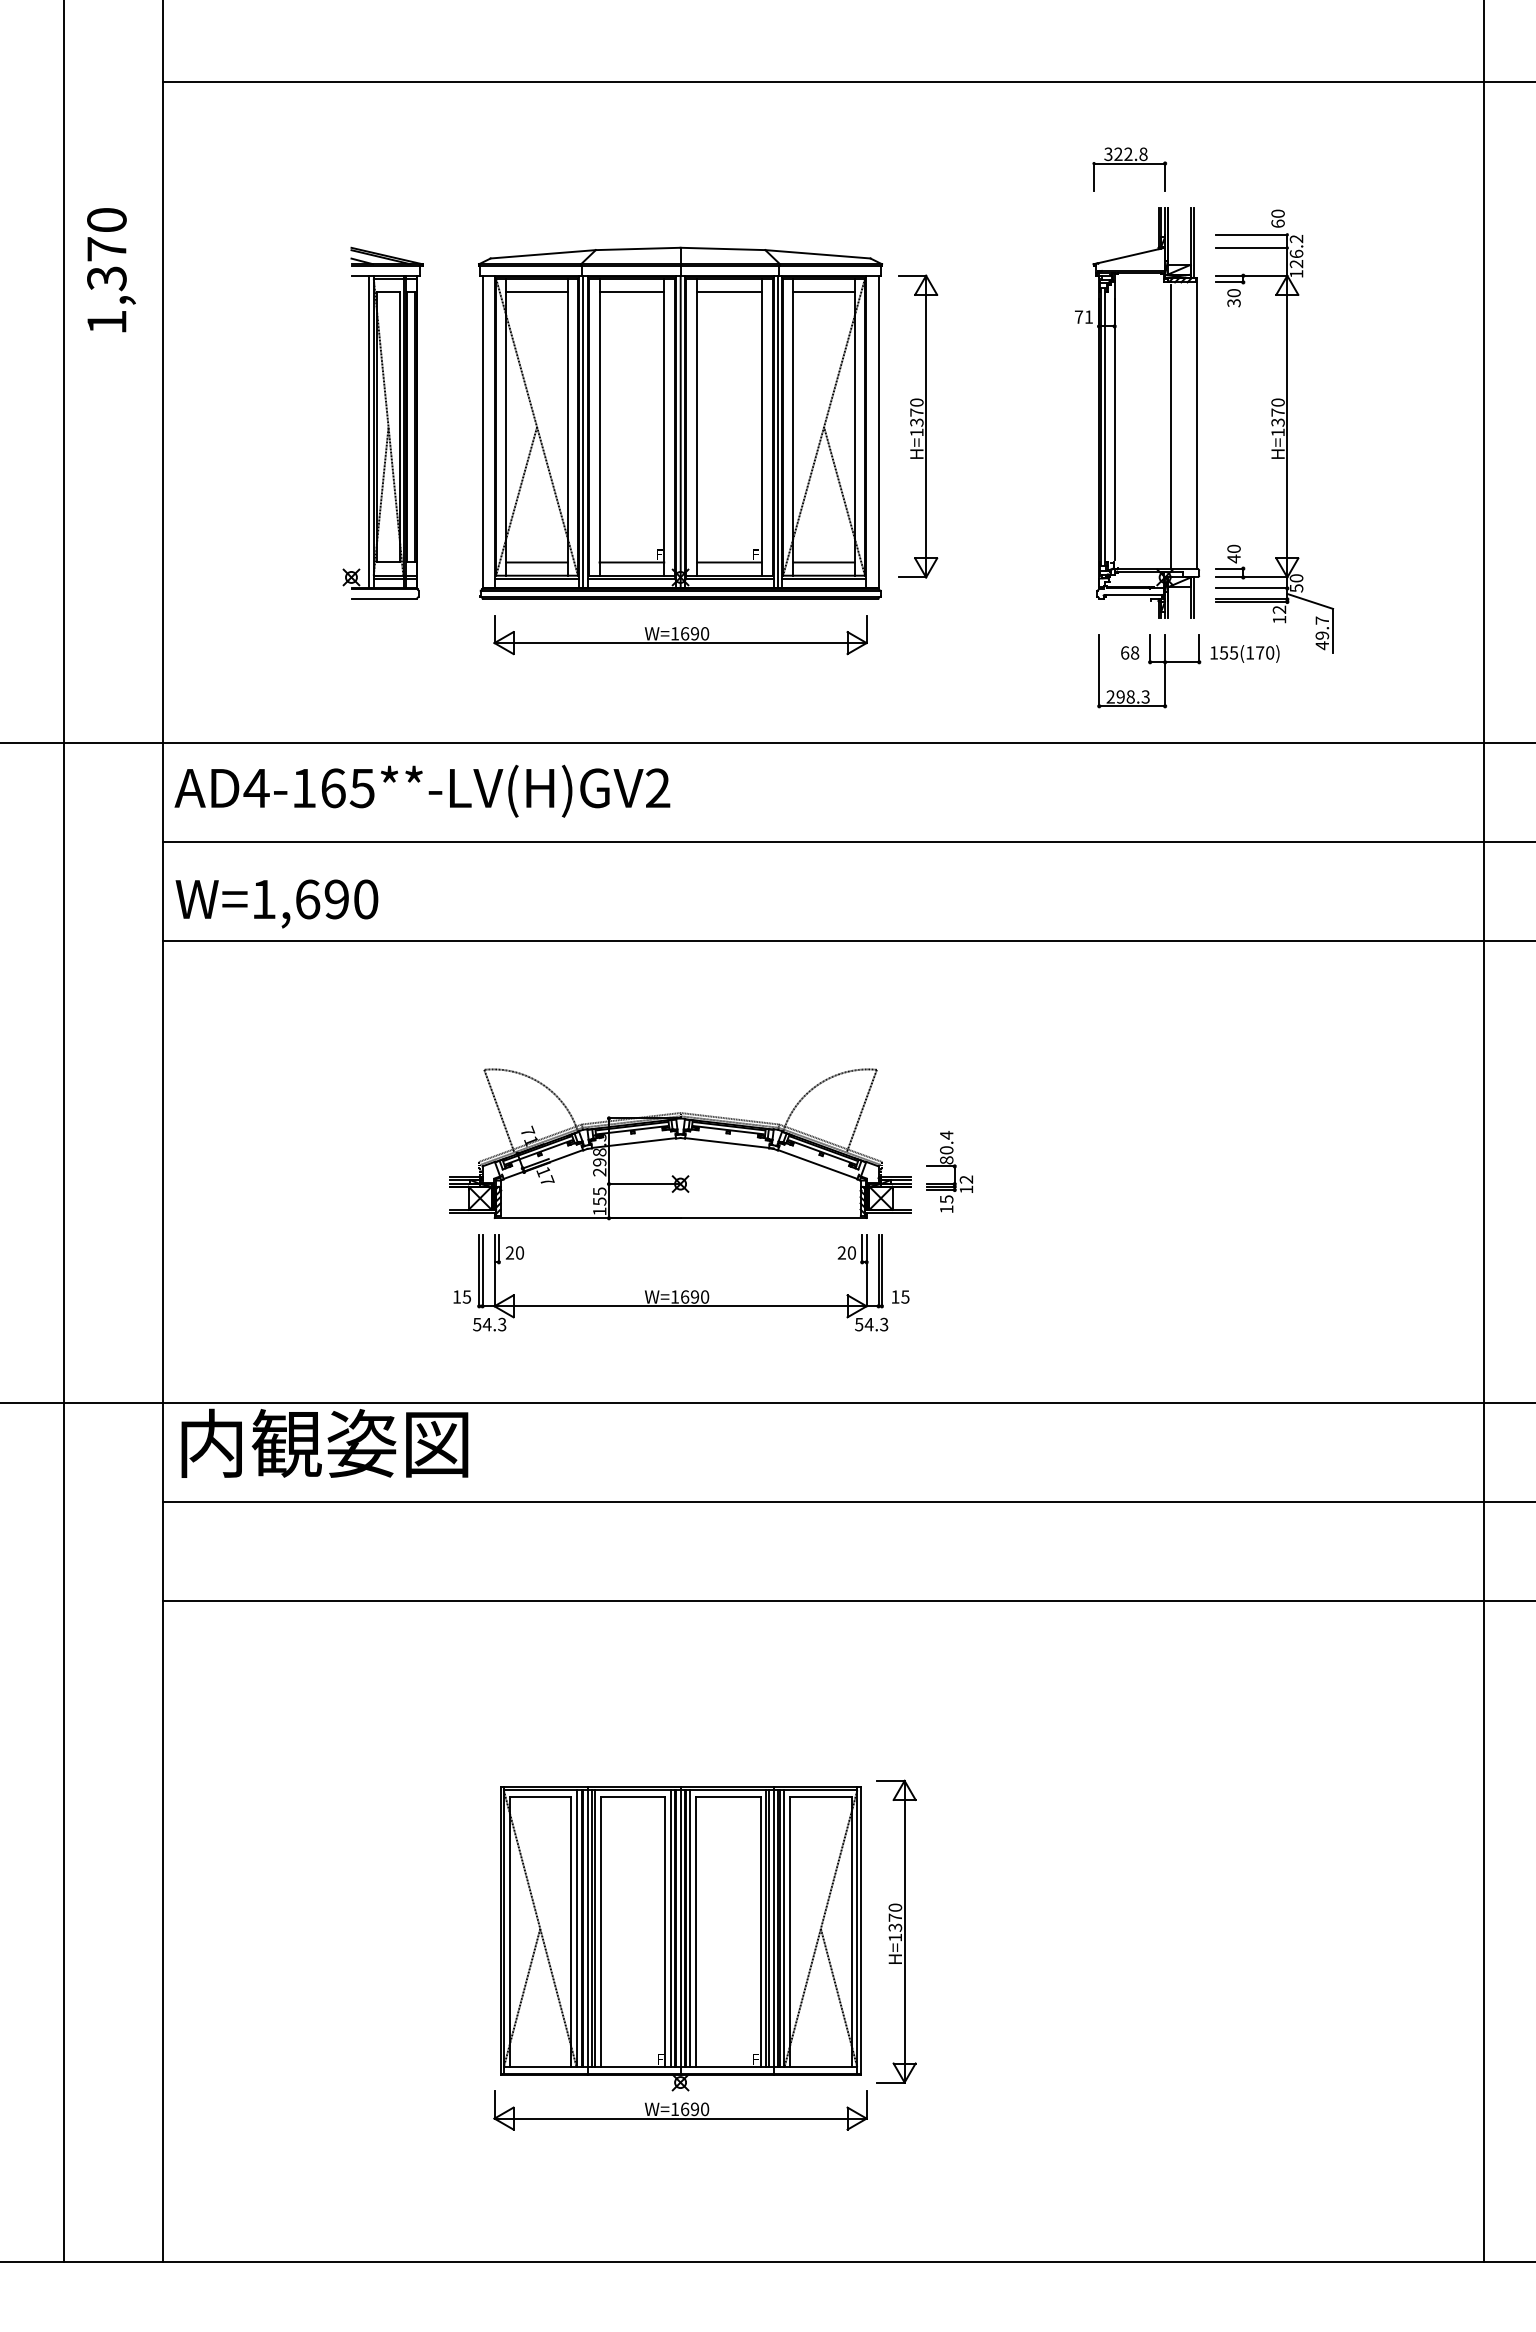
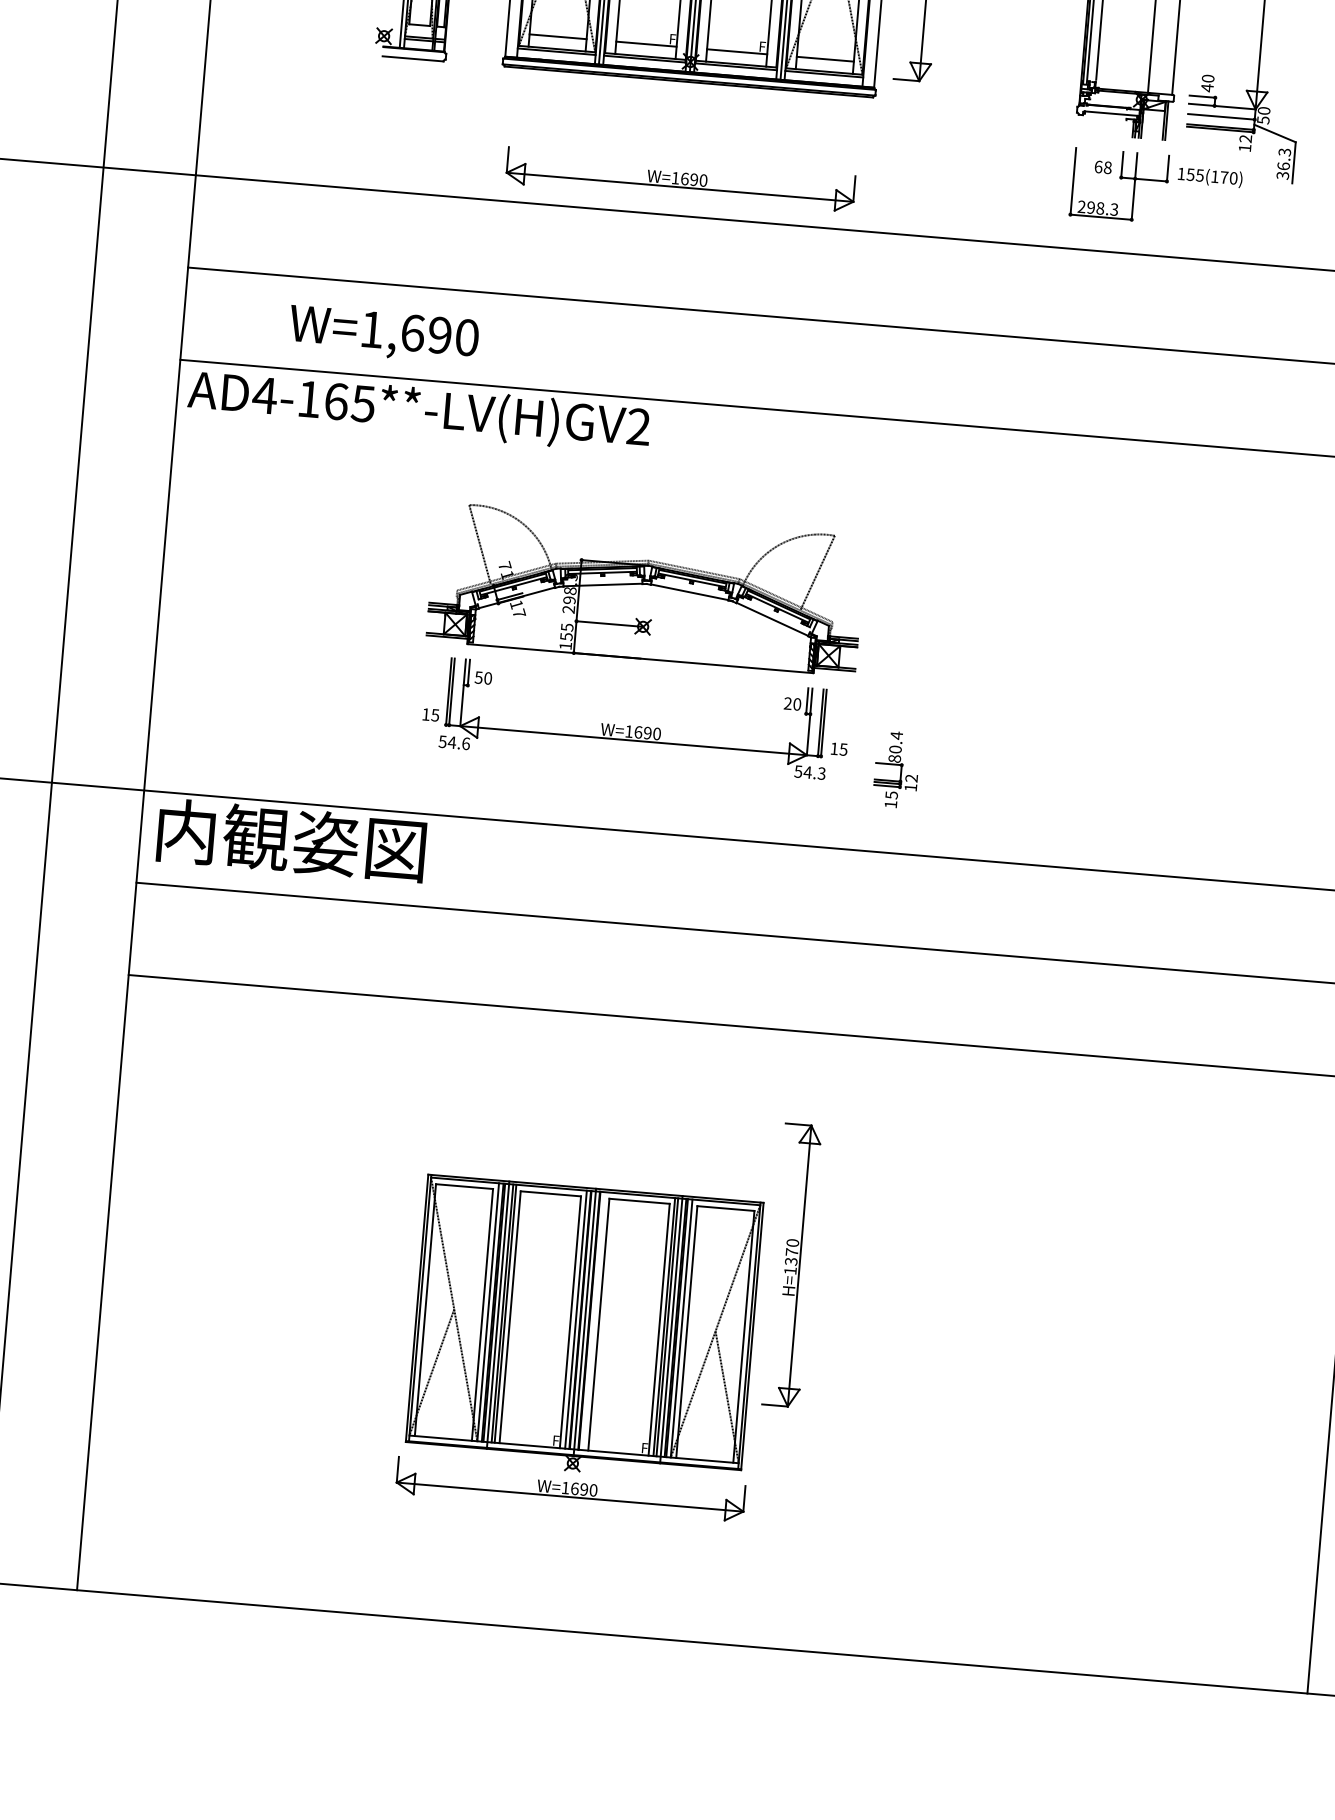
text: (1322, 633) -> (1283, 164), 49.7 -> 36.3
part: (680, 635) -> (680, 180), moved
text: (422, 790) -> (419, 410), moved
text: (276, 903) -> (383, 334), moved
part: (949, 1171) -> (896, 769), moved
text: (509, 1252) -> (478, 677), 20 -> 50
text: (502, 1324) -> (466, 743), 54.3 -> 54.6
line: (690, 1928) -> (594, 1320), removed
part: (896, 1931) -> (792, 1265), moved

